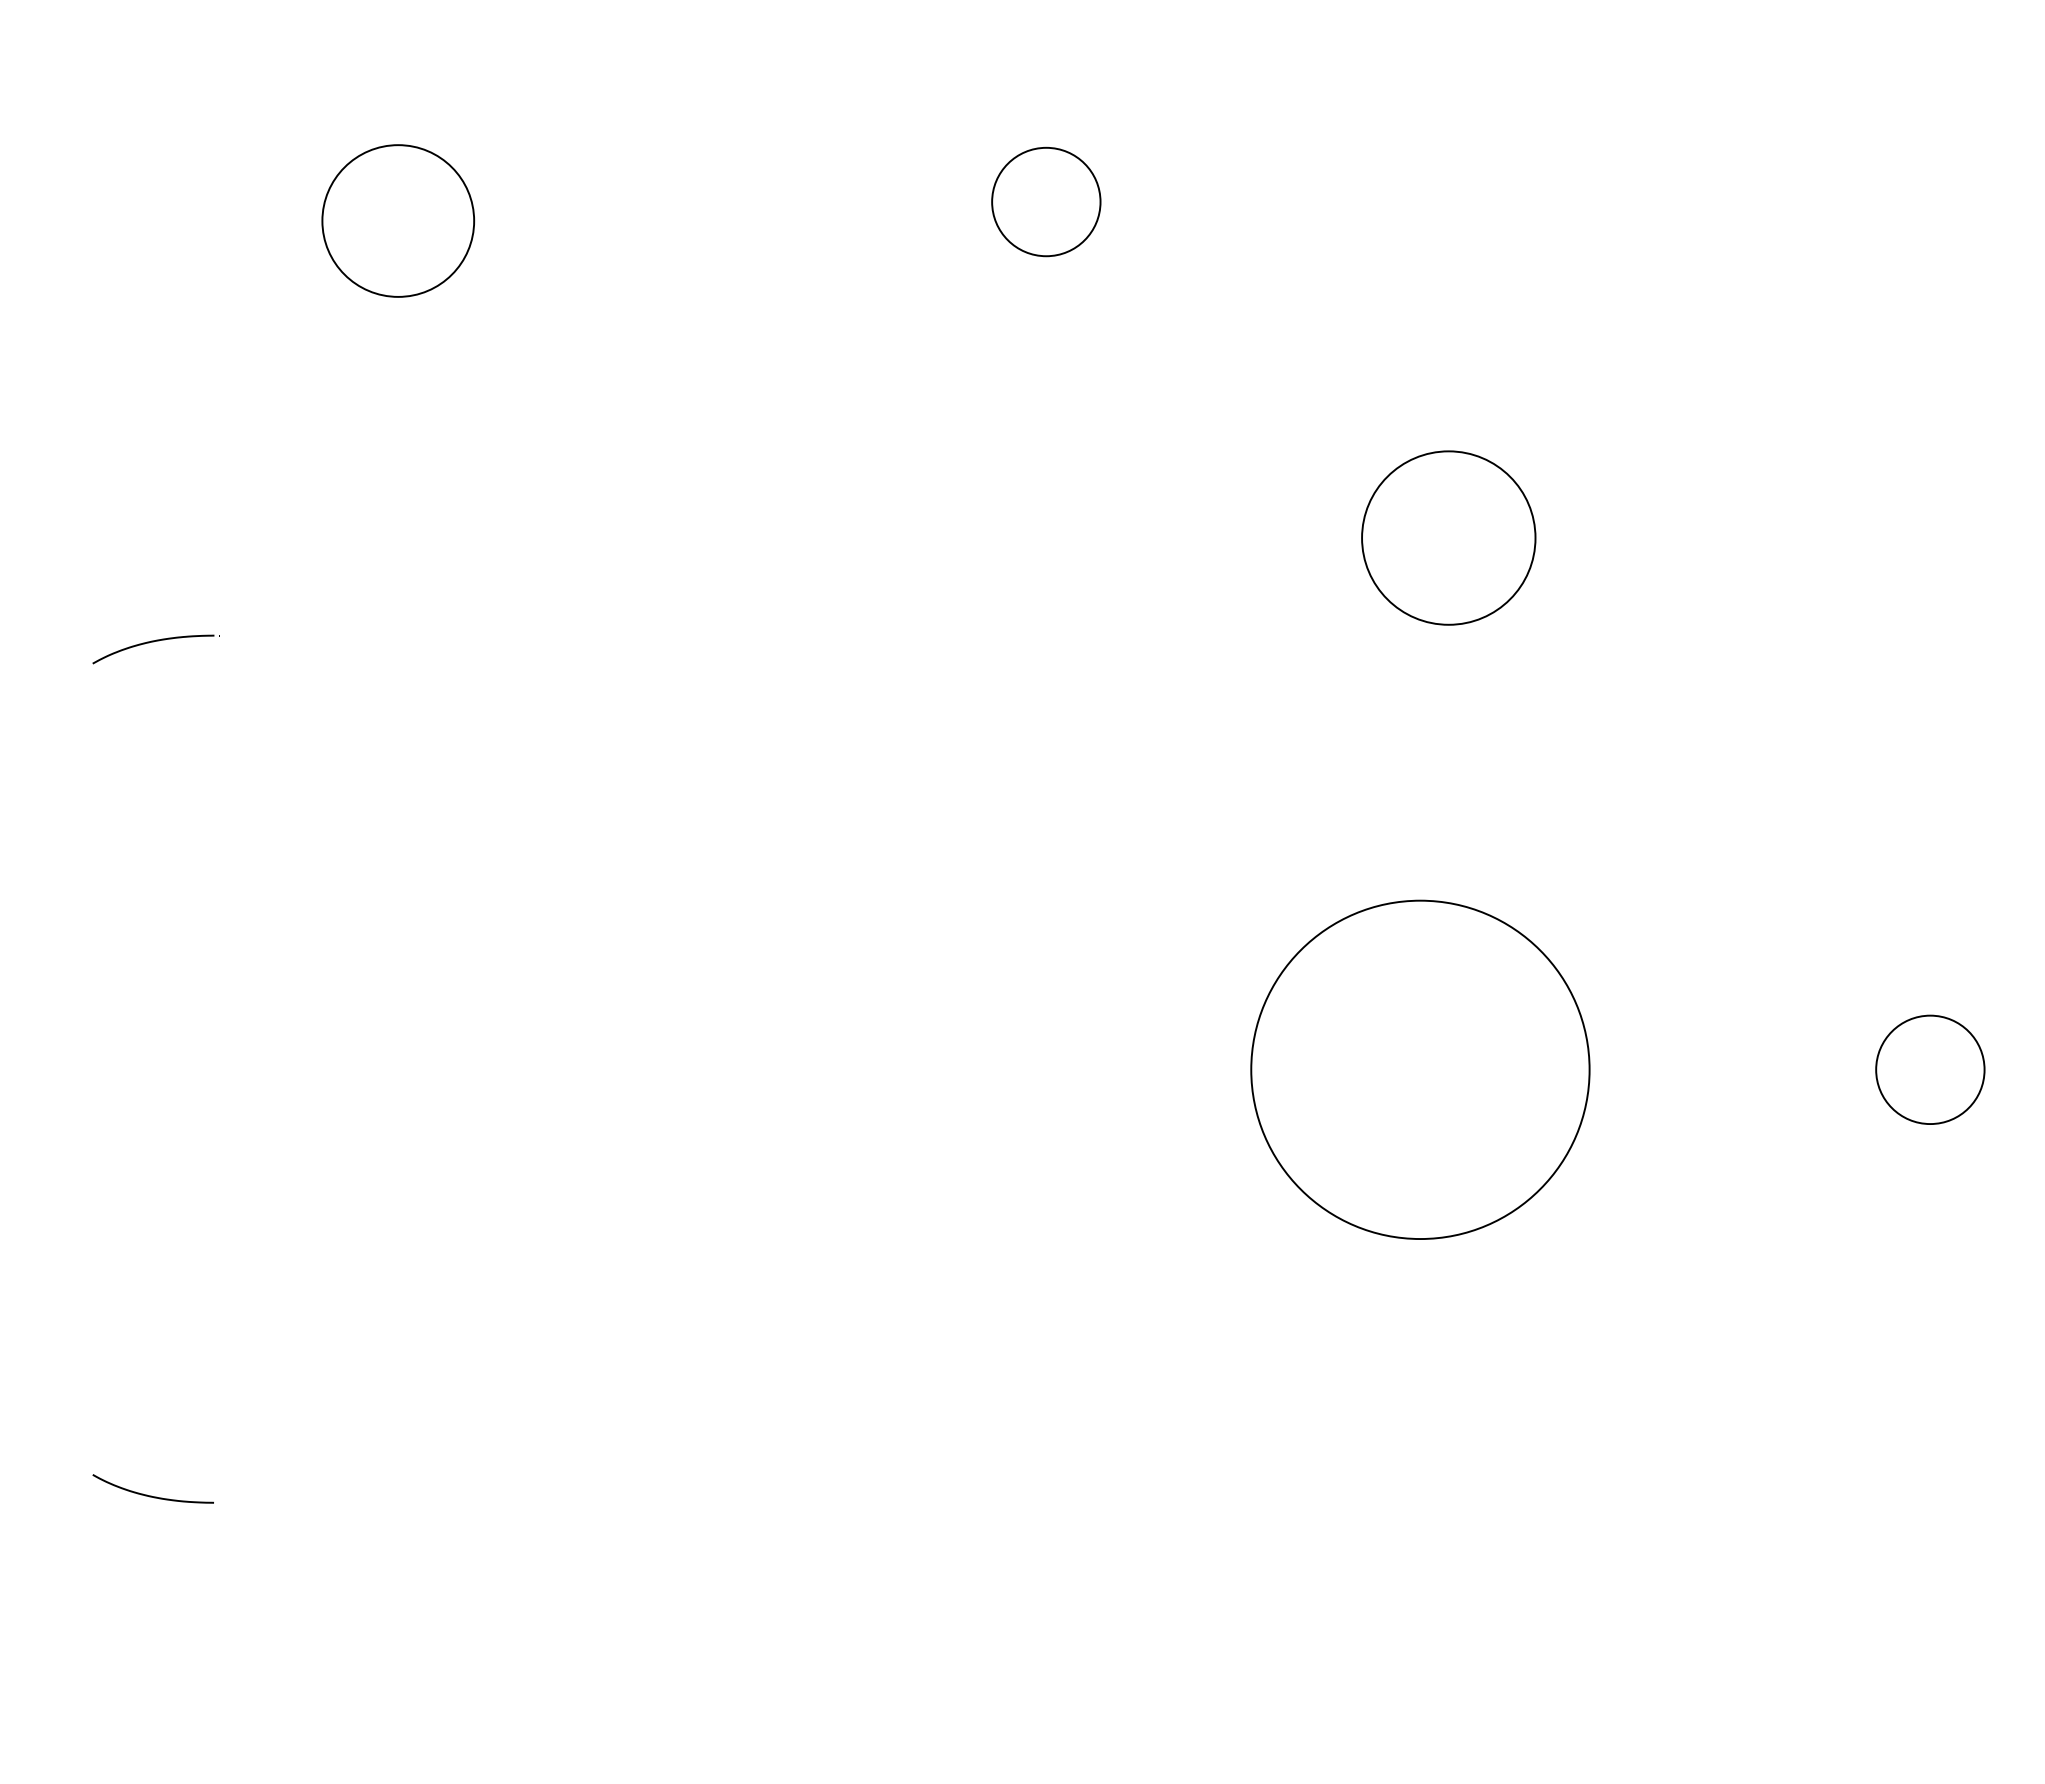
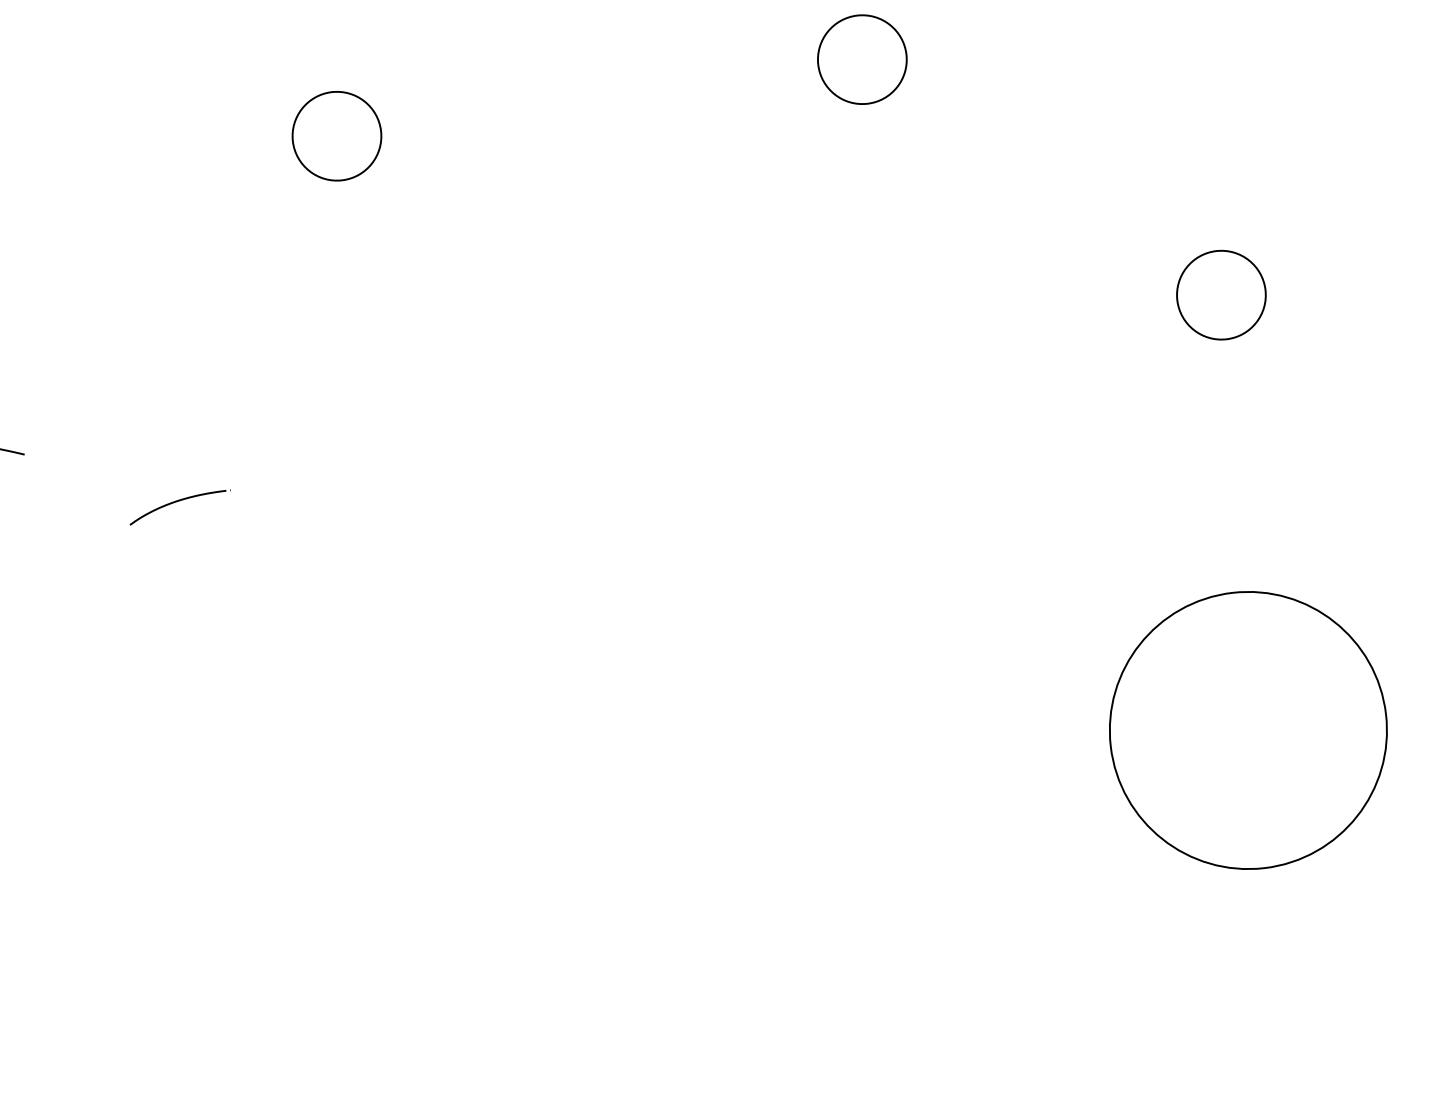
circle: (398, 221) -> (337, 136), size x0.71
circle: (1448, 537) -> (1221, 294), size x0.62

